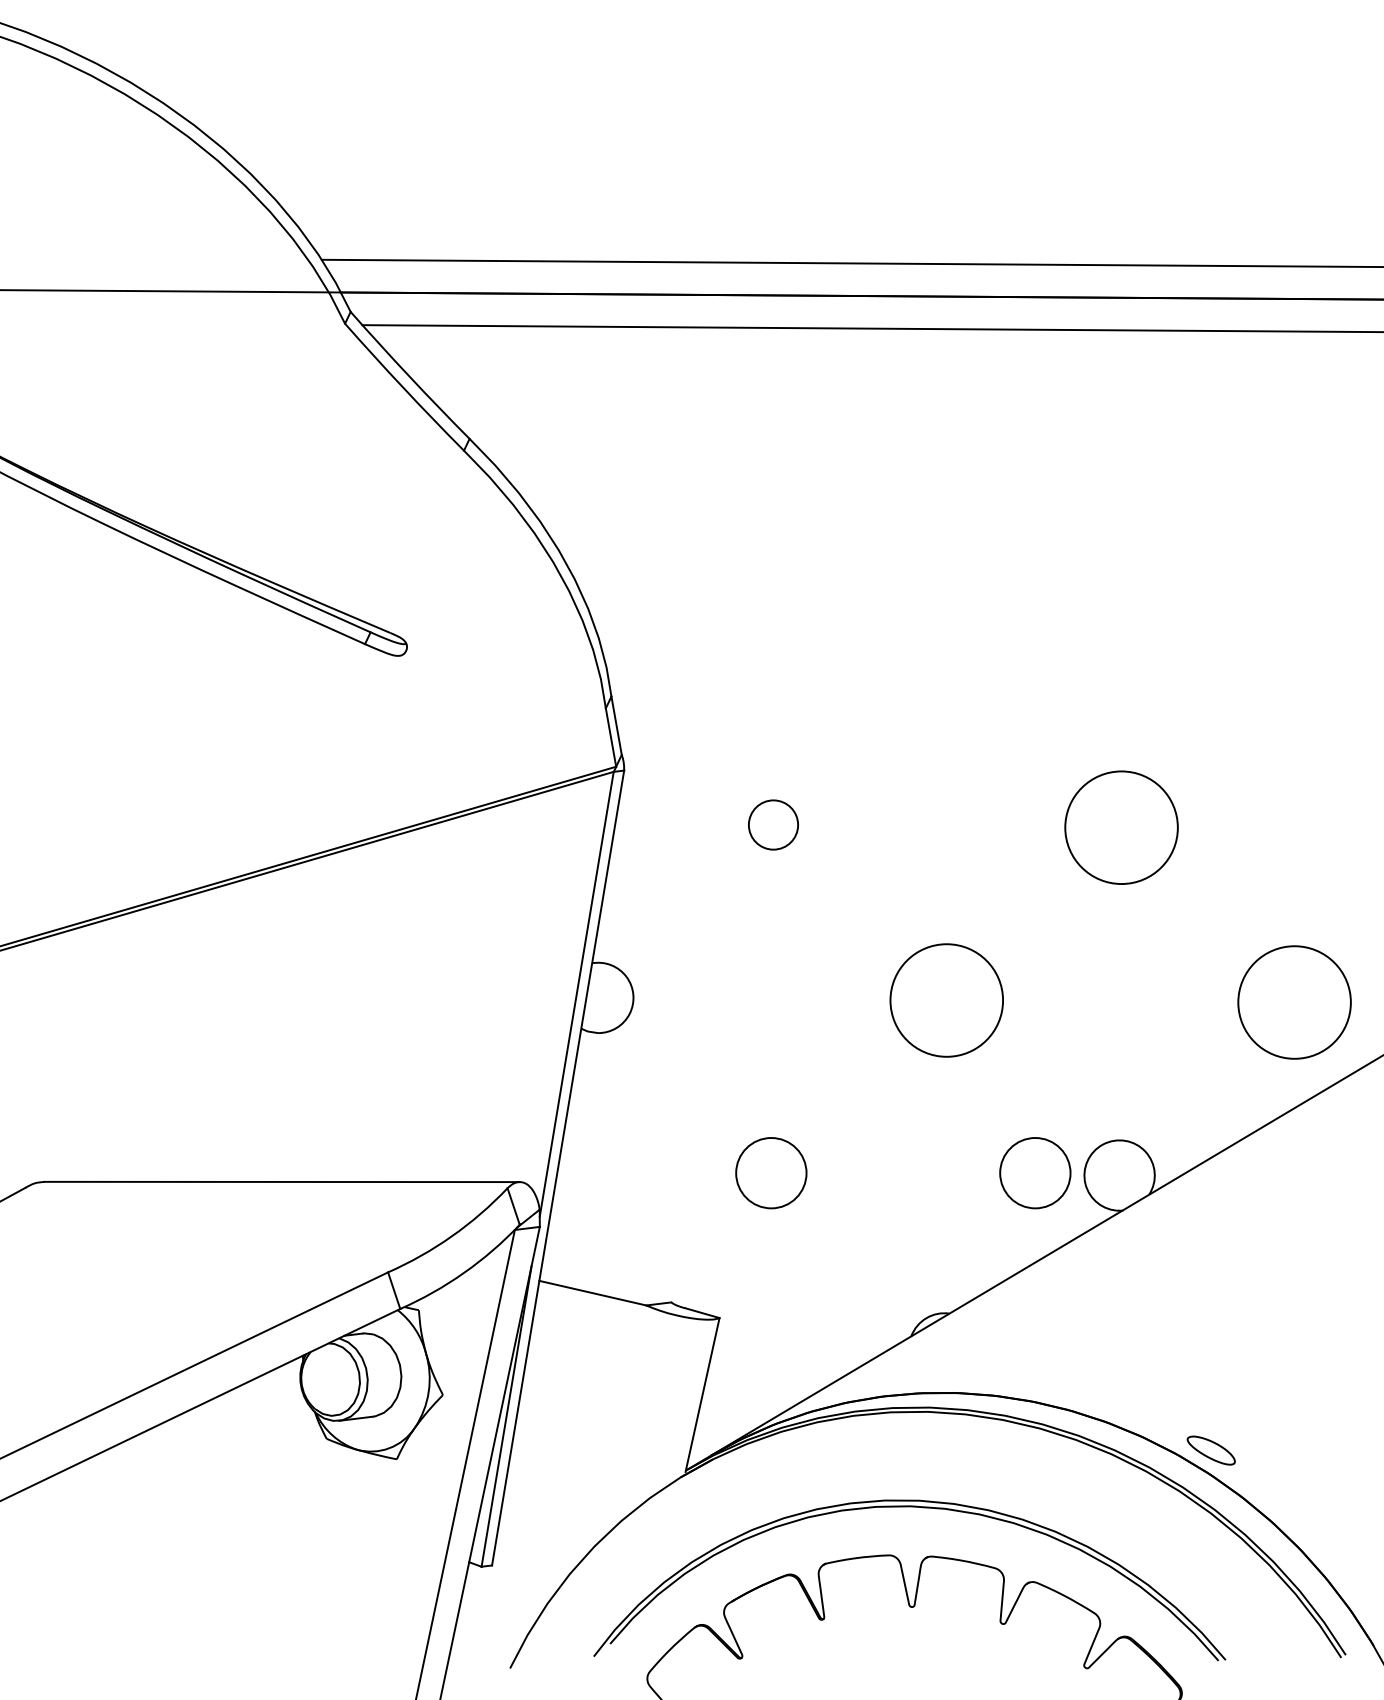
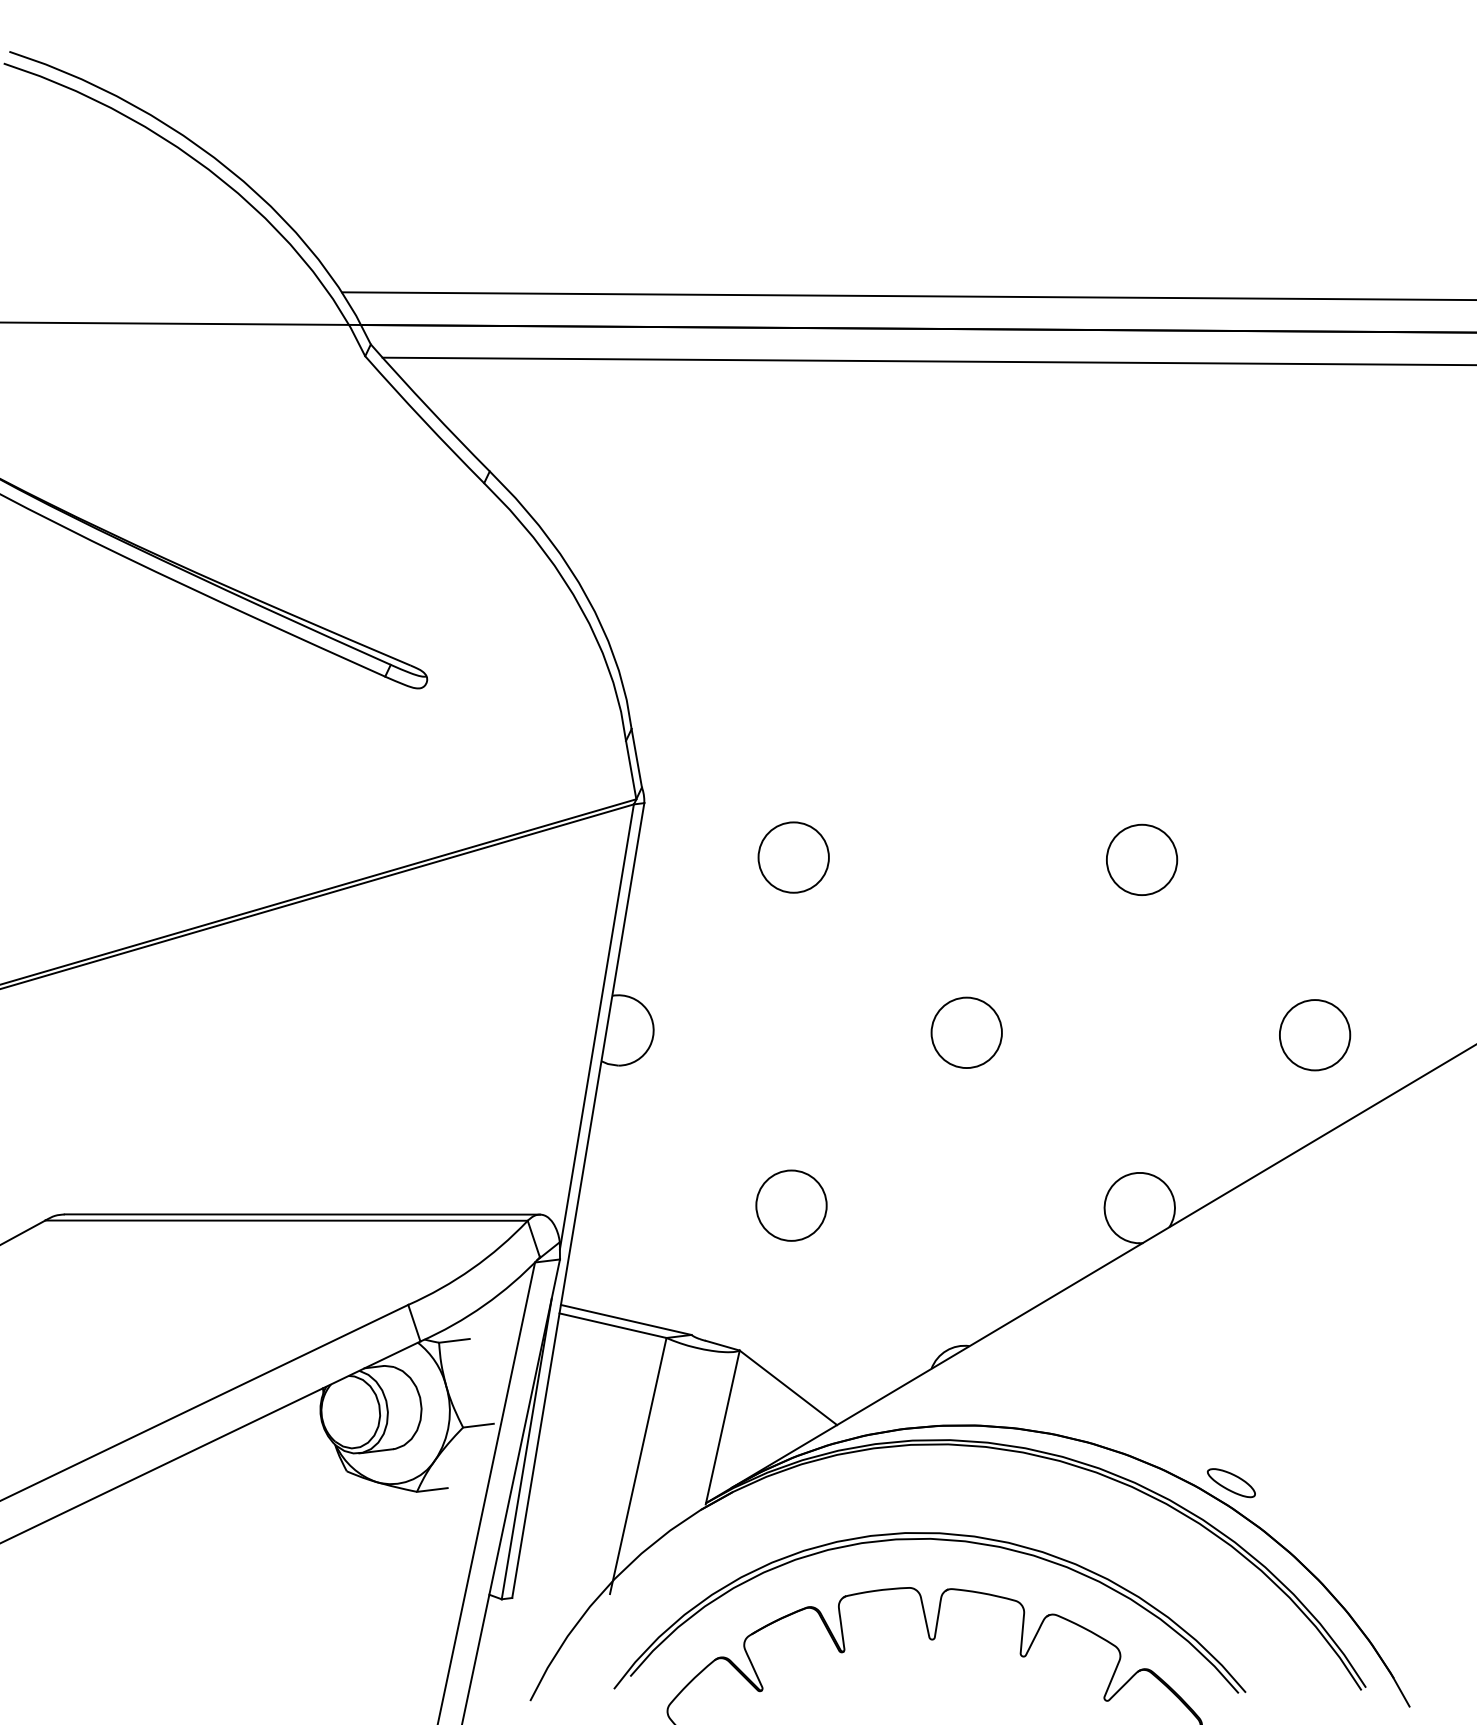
circle: (773, 824) -> (793, 857), size x1.43
circle: (1122, 826) -> (1142, 859), size x0.62
circle: (946, 999) -> (966, 1032), size x0.62
circle: (1295, 1002) -> (1315, 1035), size x0.62
circle: (1035, 1172) -> (1055, 1205), removed
line: (266, 1187) -> (286, 1220), added
line: (605, 1286) -> (625, 1319), added
line: (434, 1307) -> (454, 1340), added
line: (768, 1354) -> (788, 1387), added
line: (458, 1392) -> (478, 1425), added
line: (618, 1433) -> (638, 1466), added
line: (412, 1456) -> (432, 1489), added

